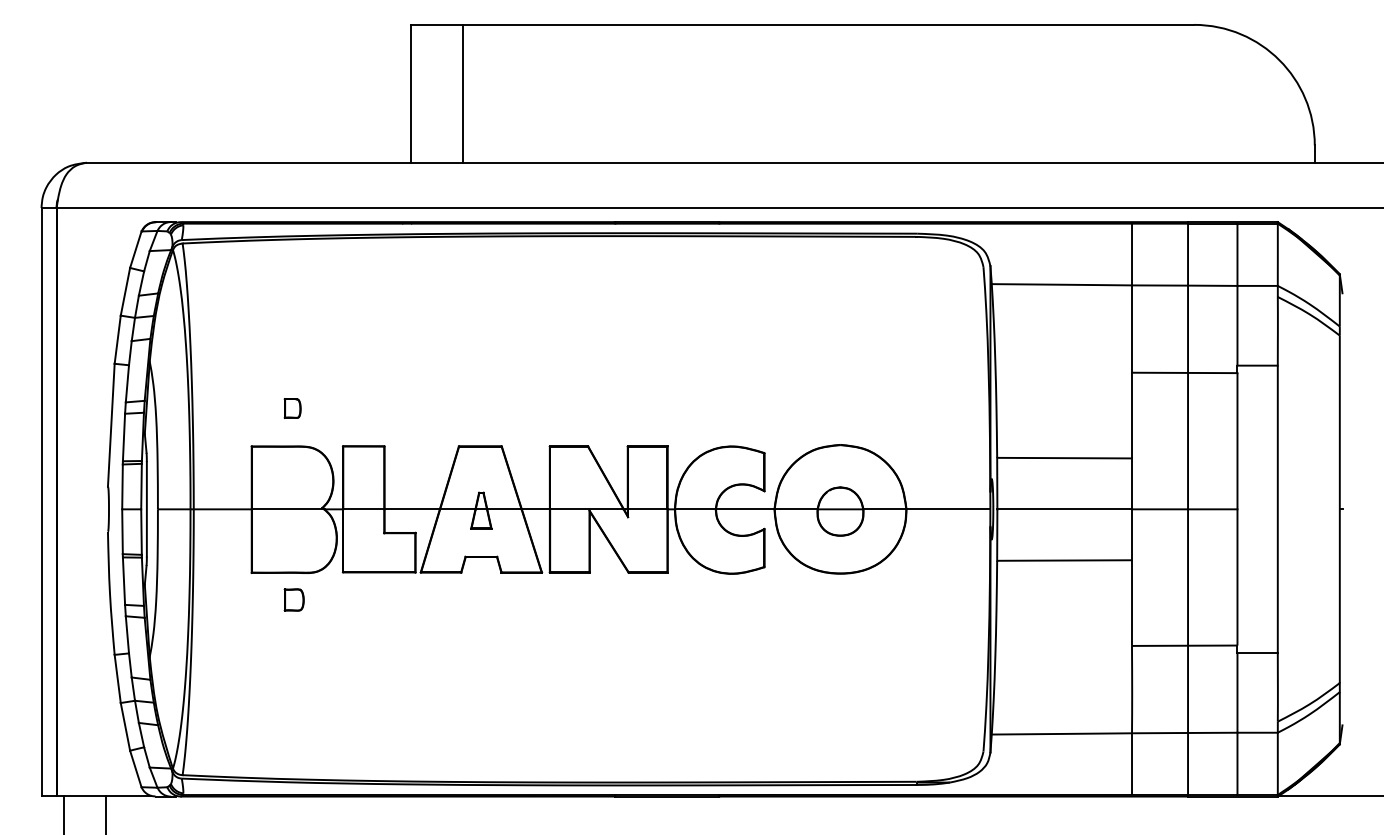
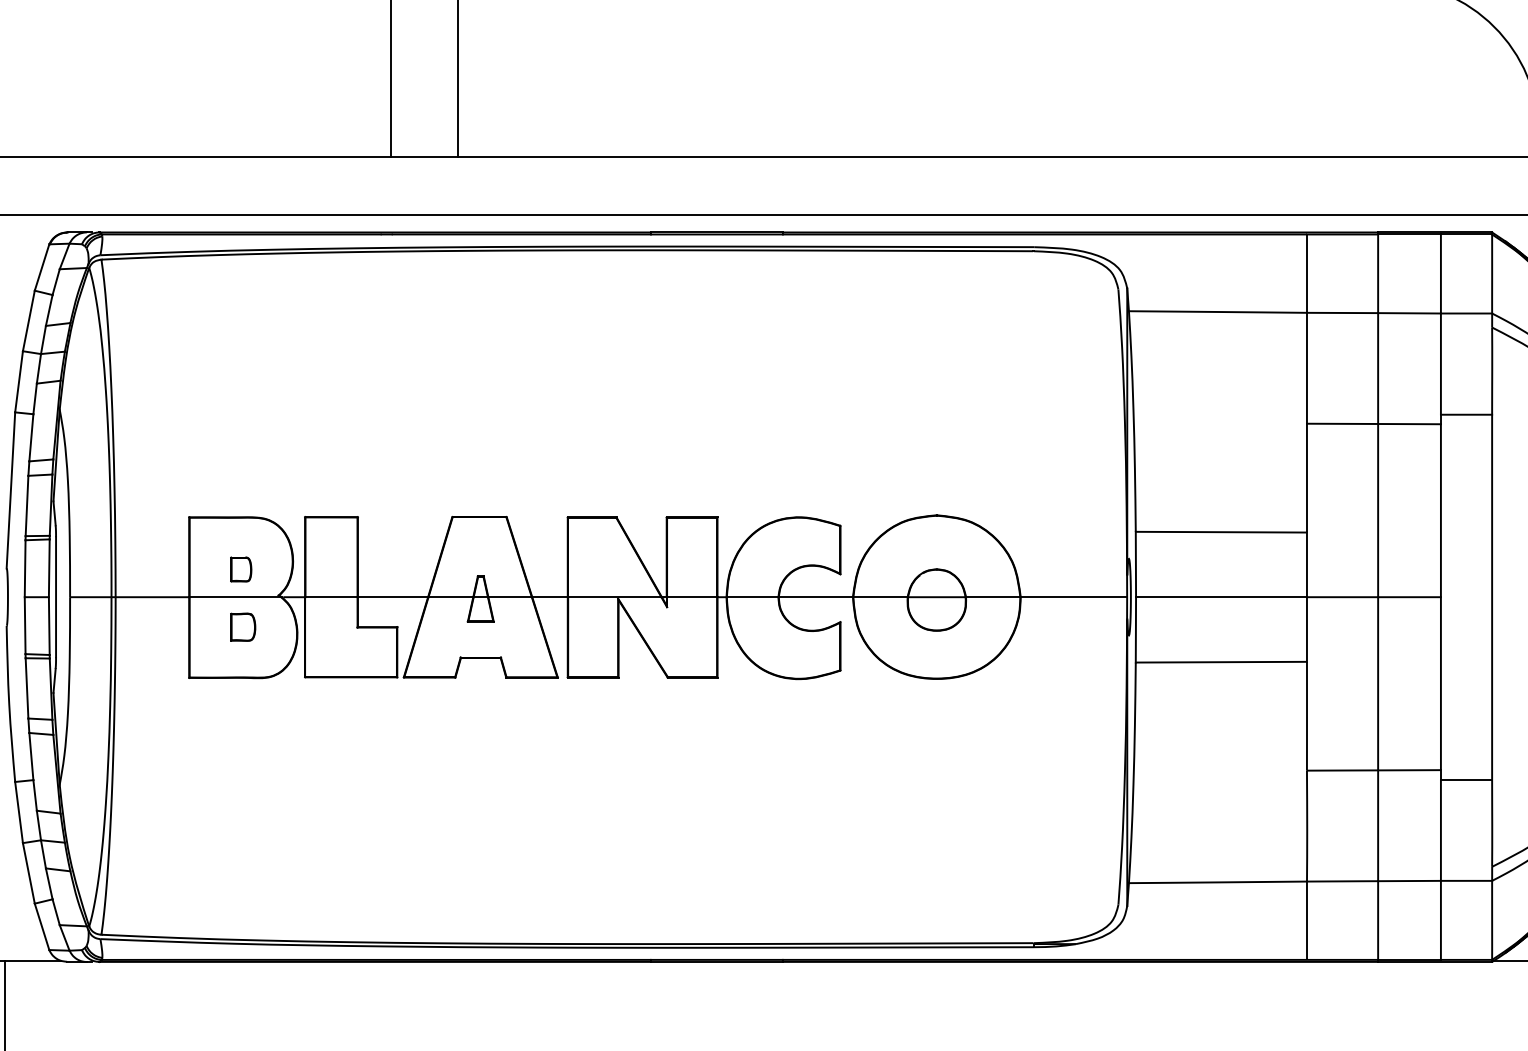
part: (292, 408) -> (240, 569), moved
part: (293, 599) -> (242, 626), moved

